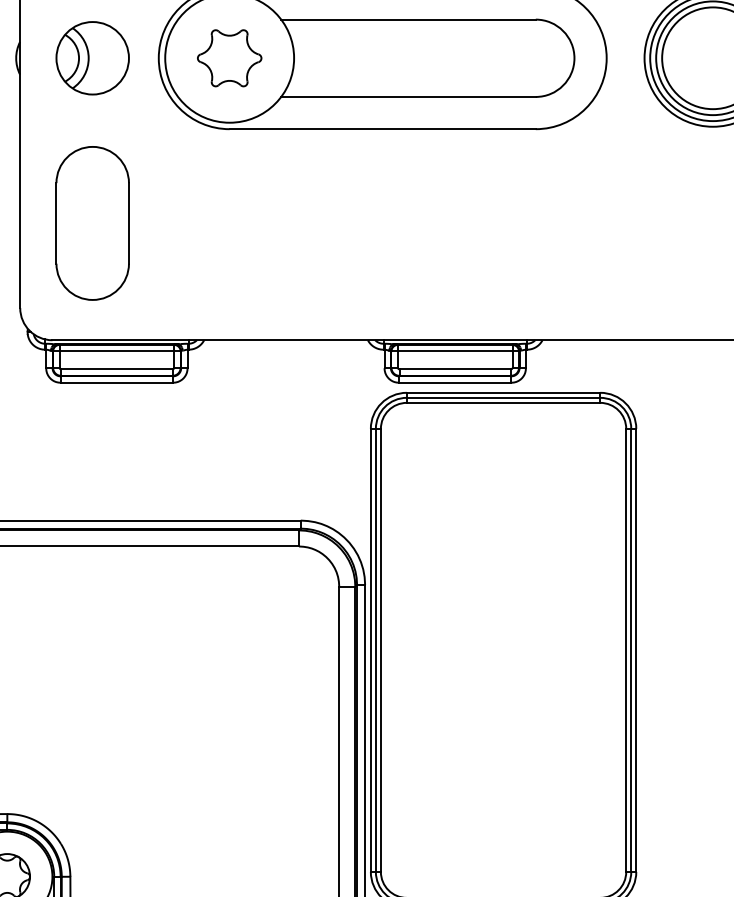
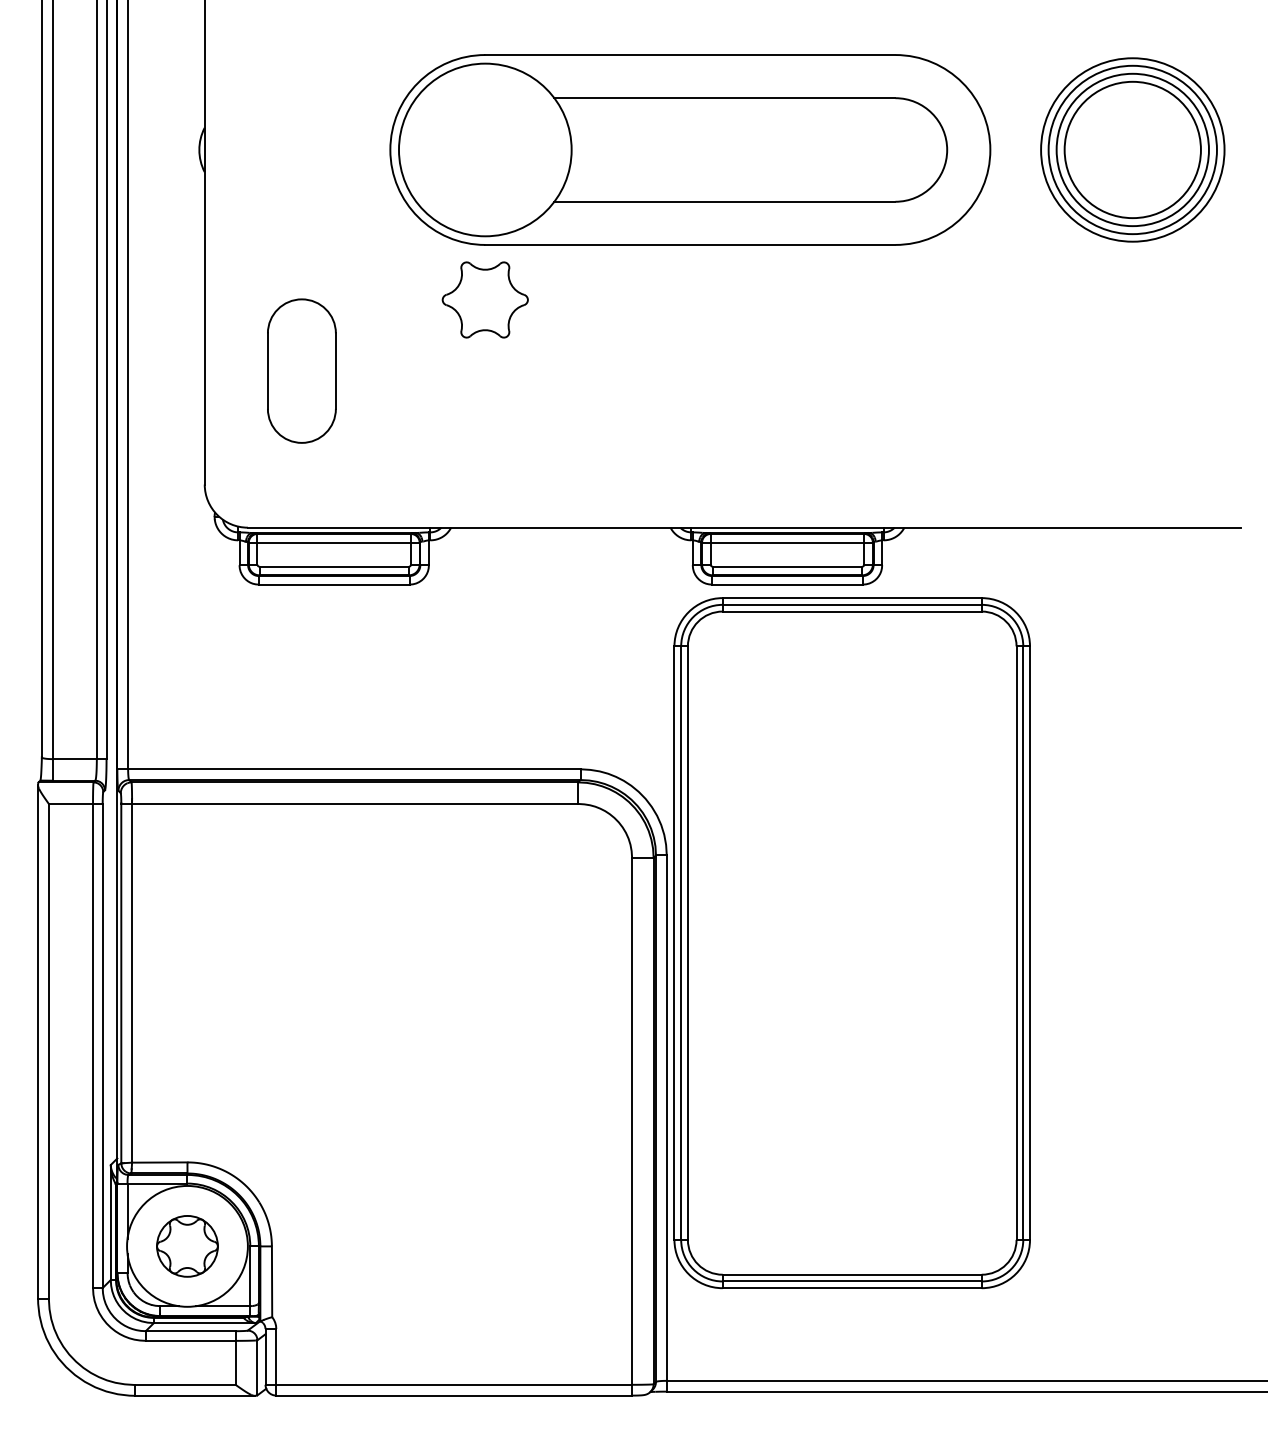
part: (92, 57) -> (301, 149), removed
part: (229, 57) -> (484, 299), moved
part: (92, 222) -> (301, 370), size x0.7

